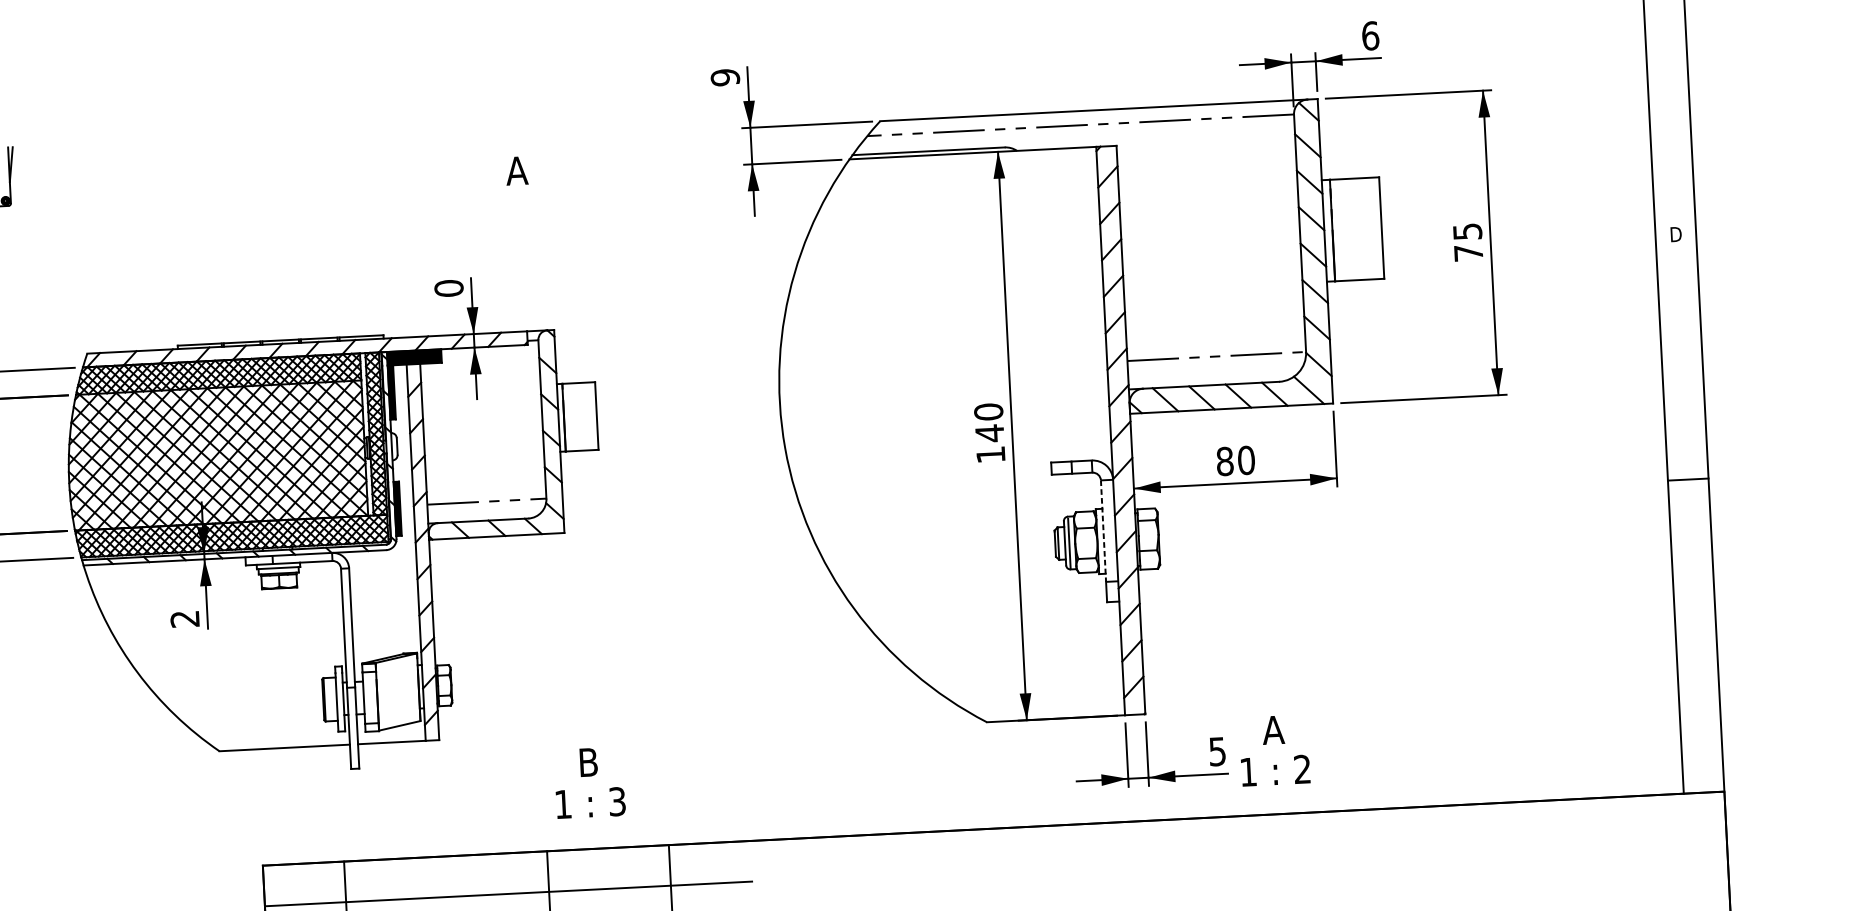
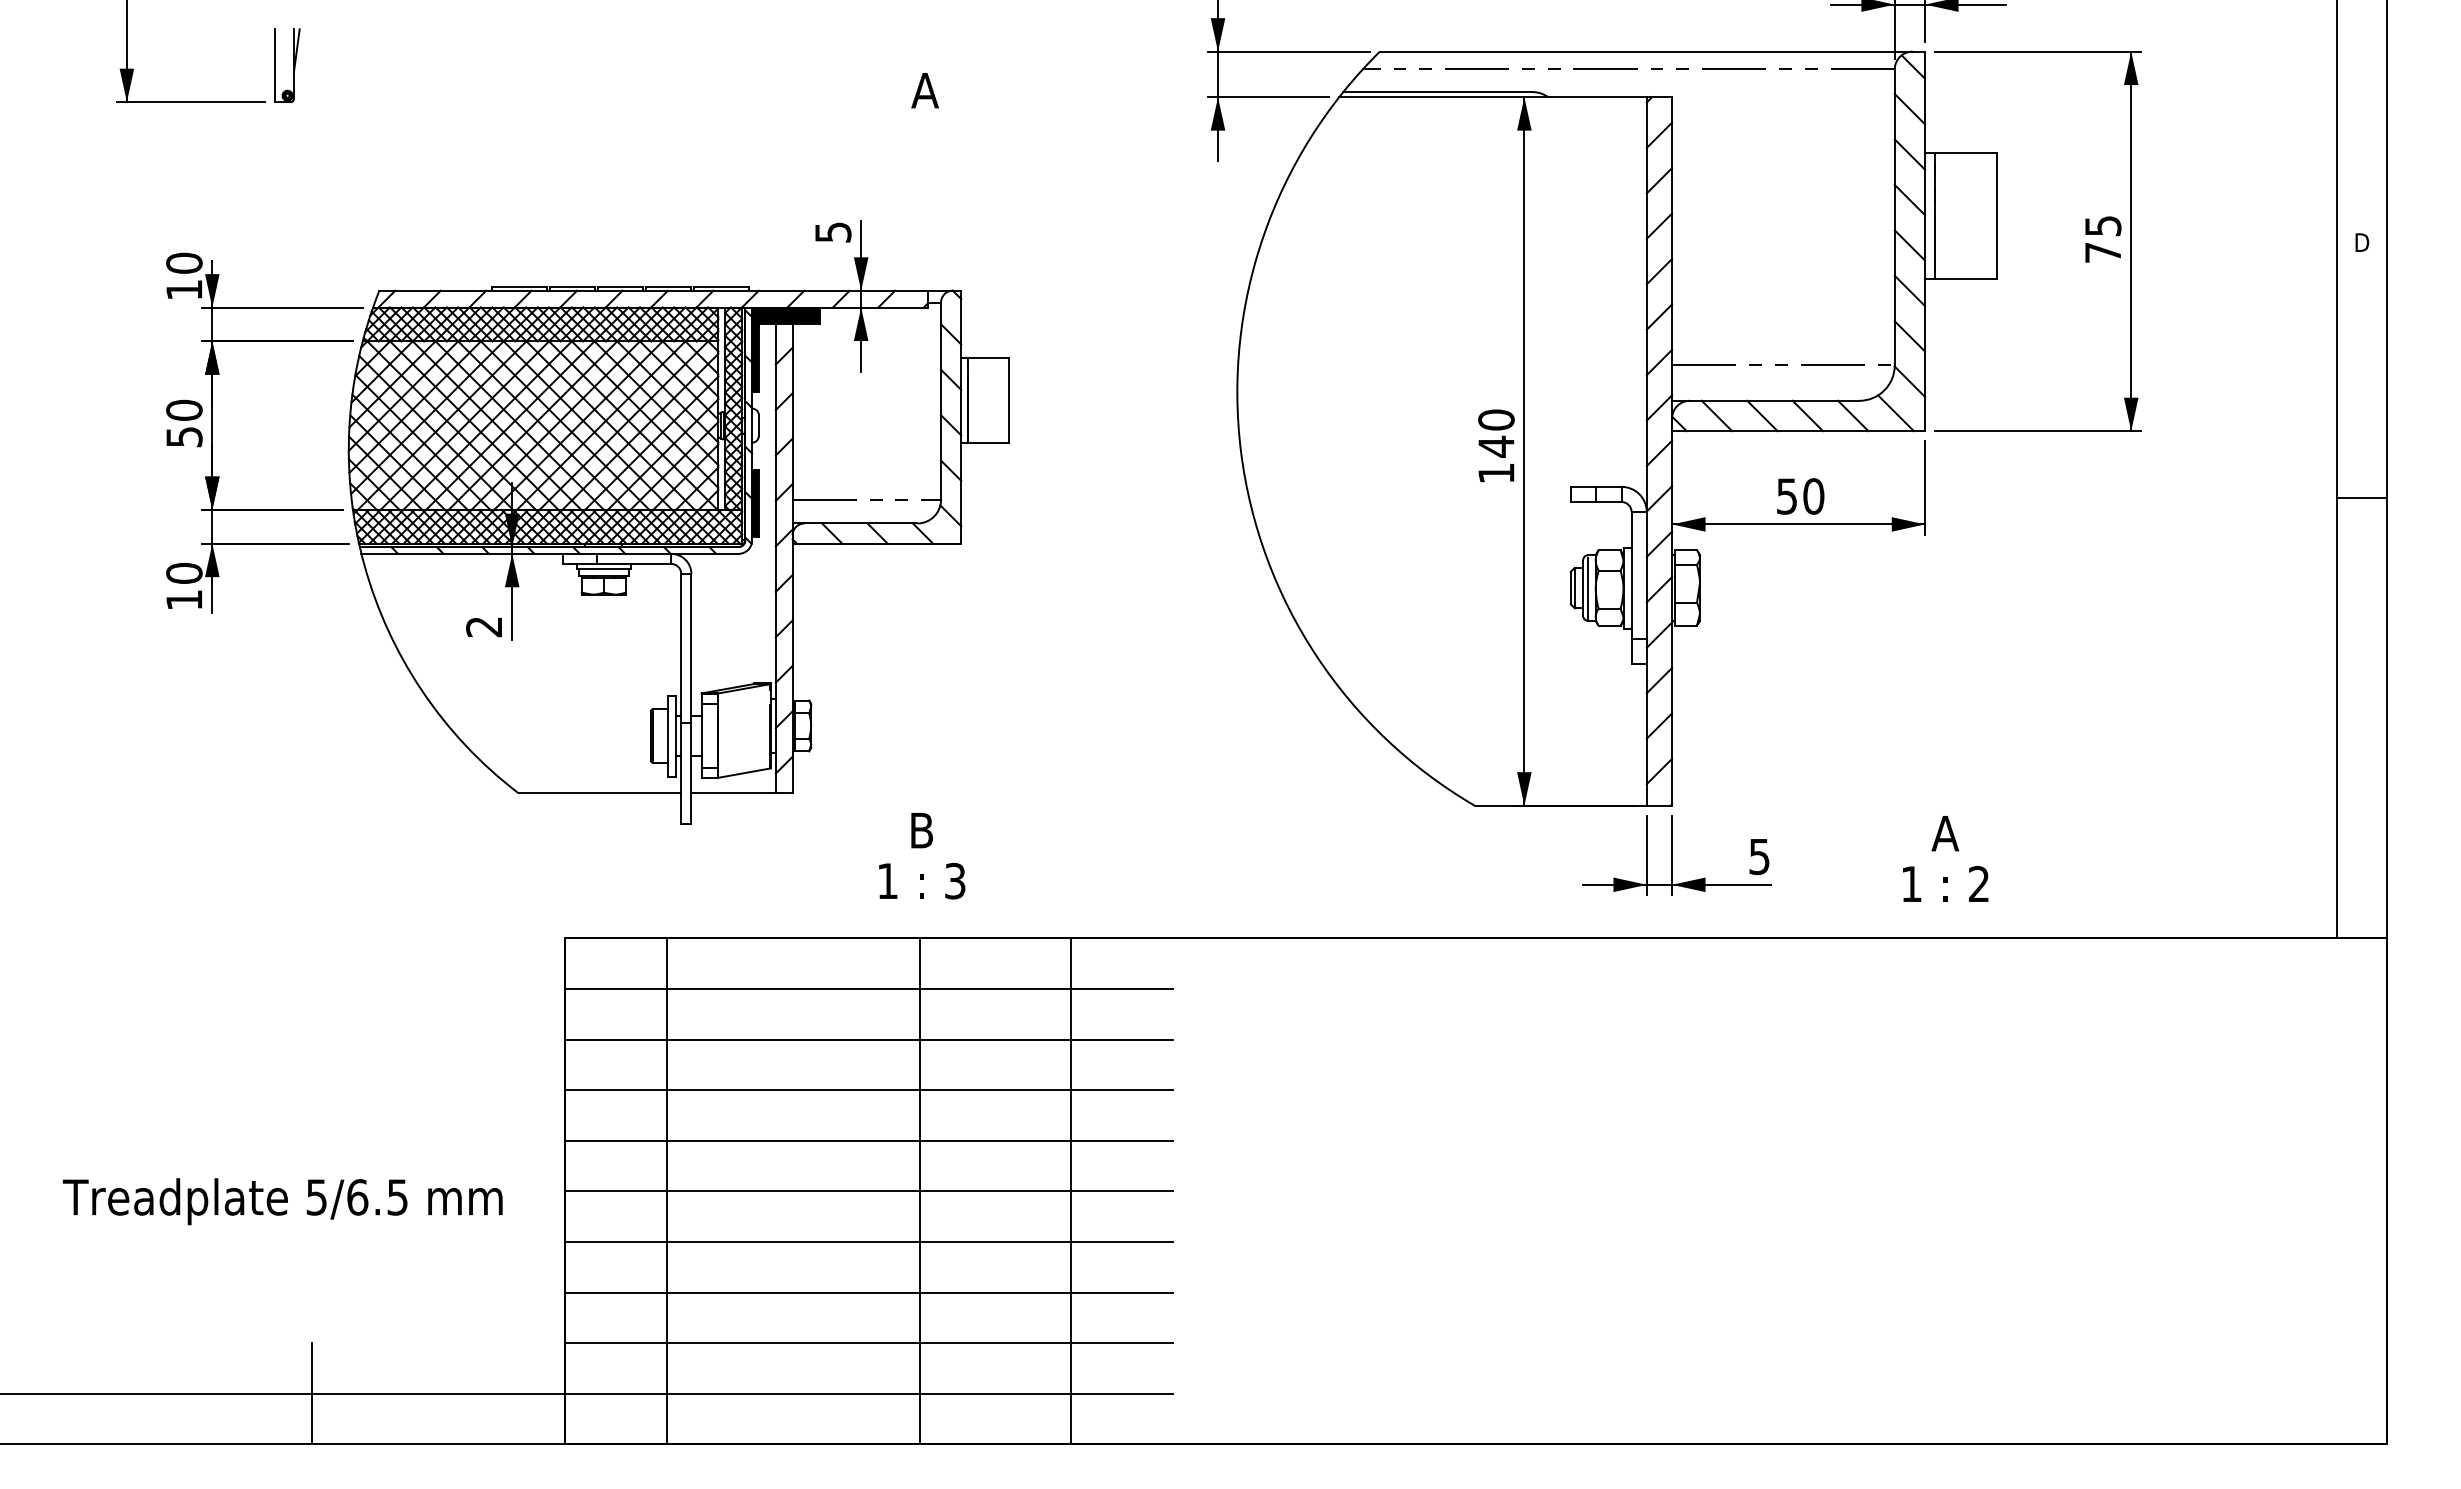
text: (449, 287) -> (833, 231), 0 -> 5
text: (1224, 461) -> (1786, 496), 80 -> 50
line: (1687, 479) -> (2361, 498), moved
line: (1103, 531) -> (1631, 575), dashed -> solid
text: (1274, 750) -> (1945, 858), moved
text: (590, 783) -> (922, 856), moved

